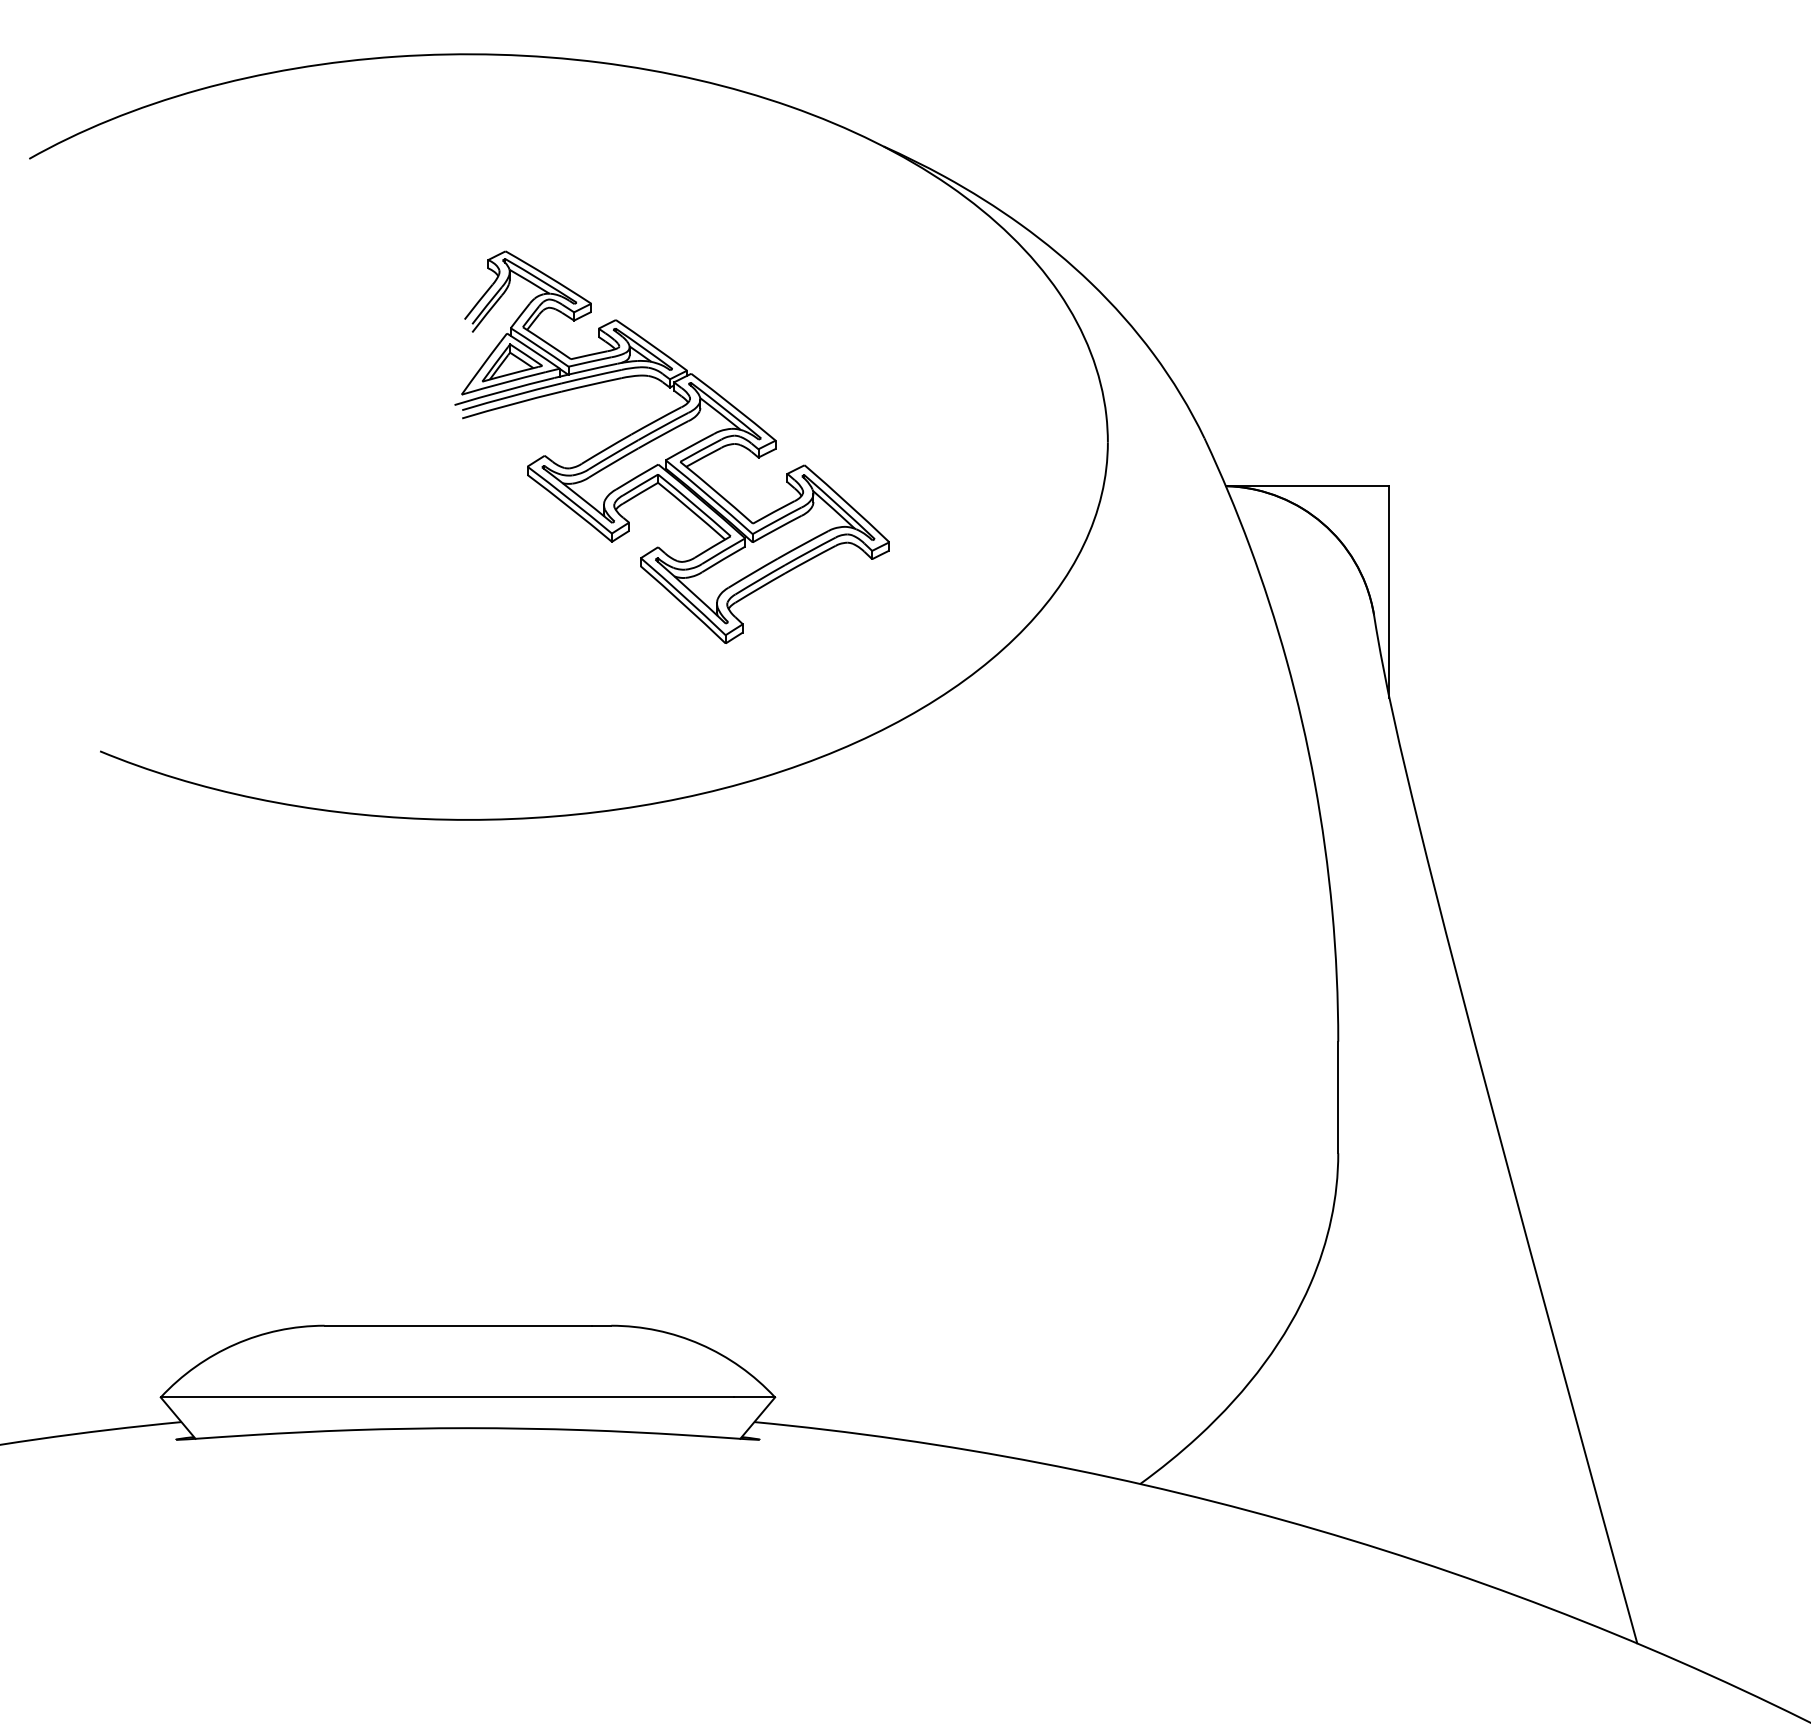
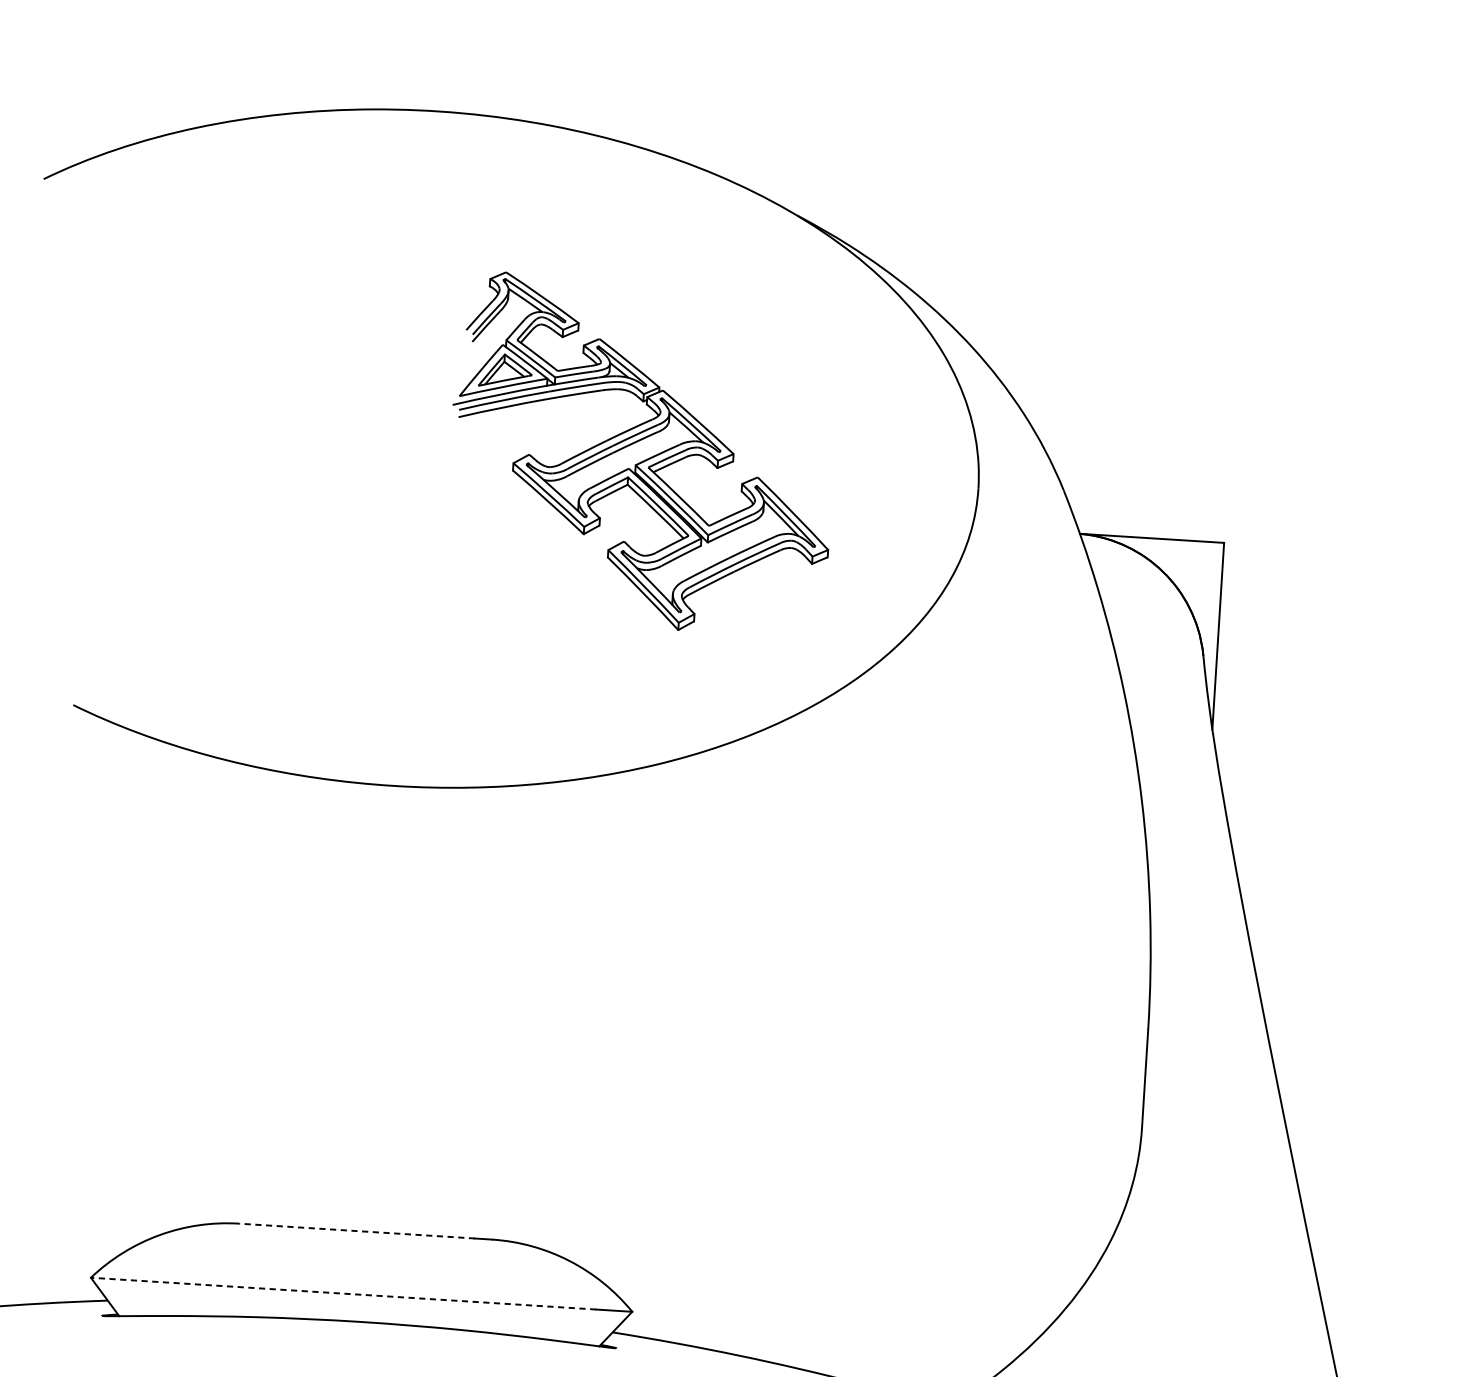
part: (671, 446) -> (641, 453), moved
line: (458, 1325) -> (357, 1230), solid -> dashed
line: (447, 1397) -> (343, 1293), solid -> dashed

